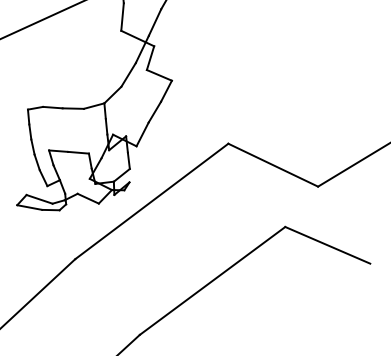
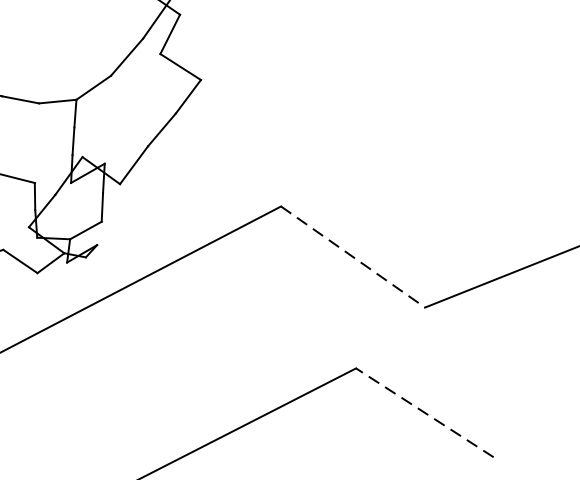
line: (273, 165) -> (353, 257), solid -> dashed
line: (327, 245) -> (424, 413), solid -> dashed

